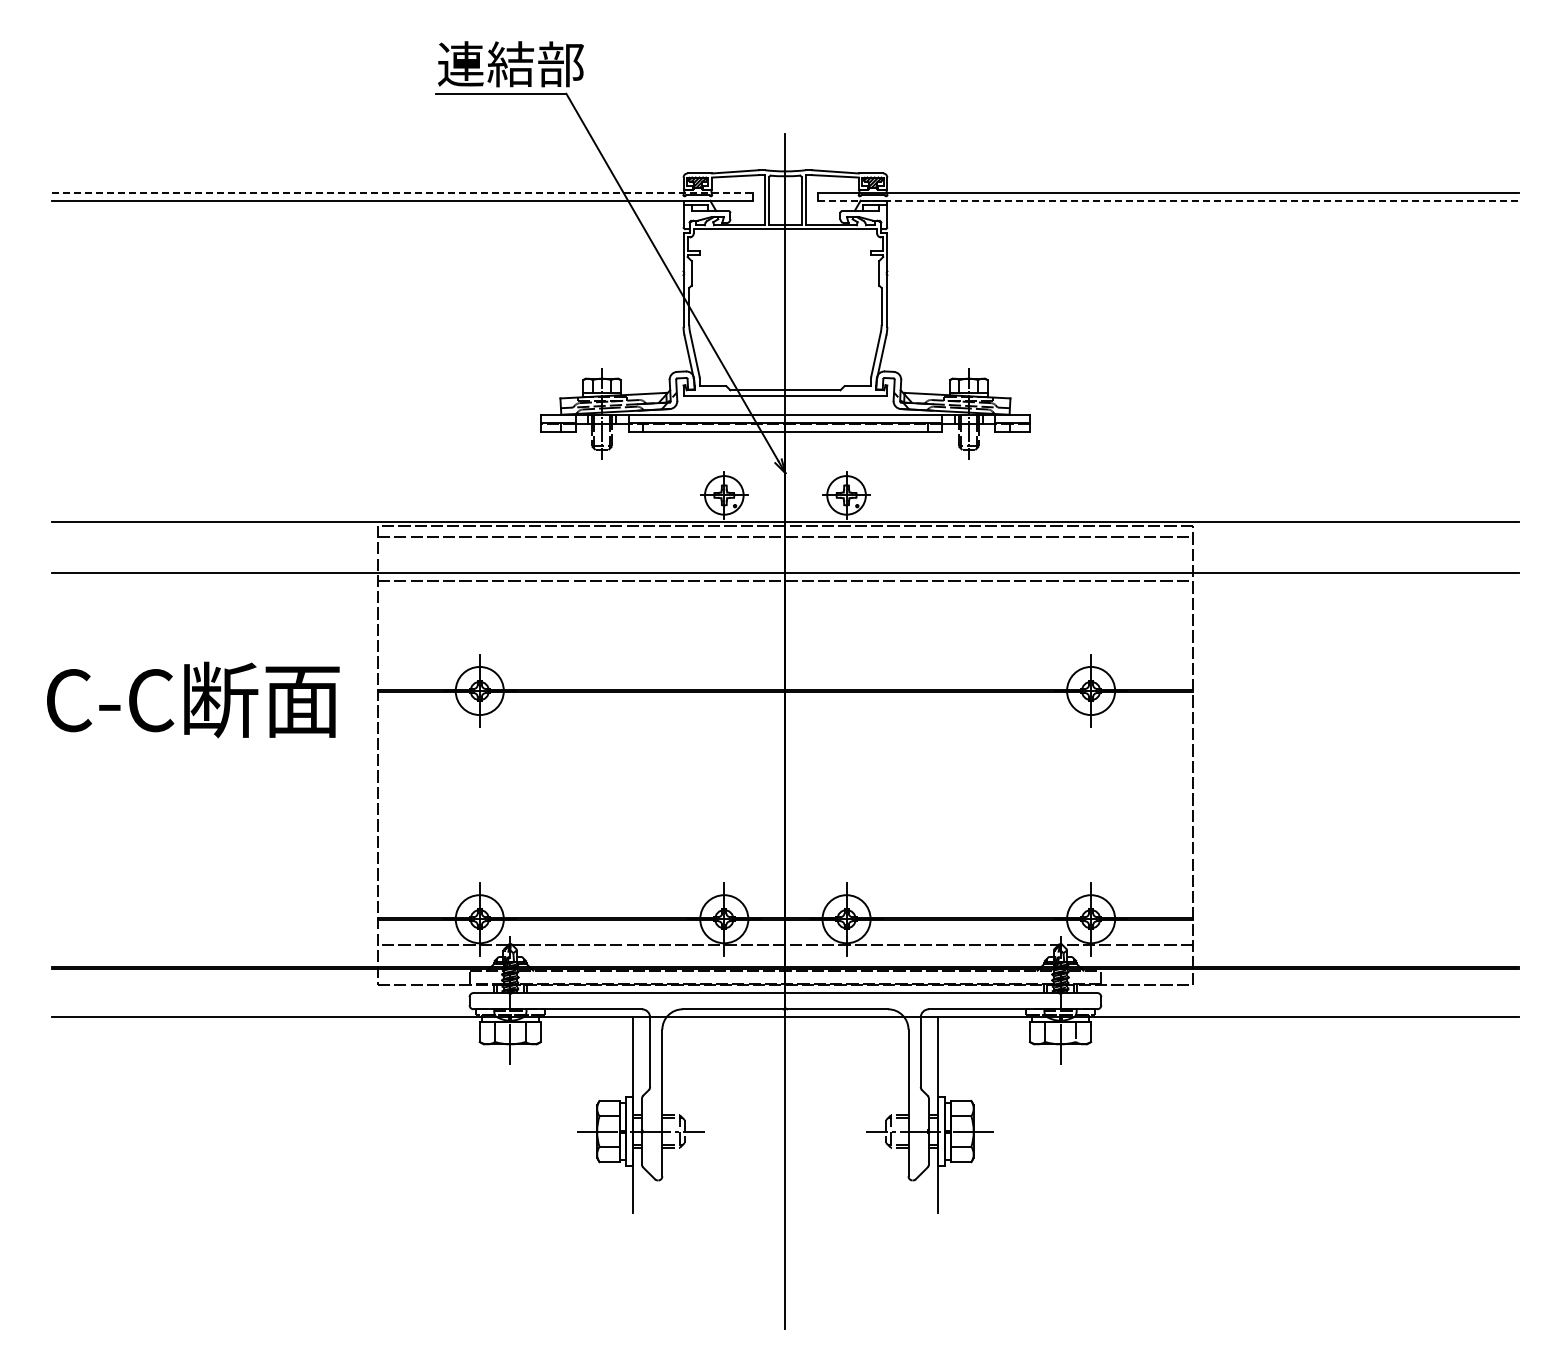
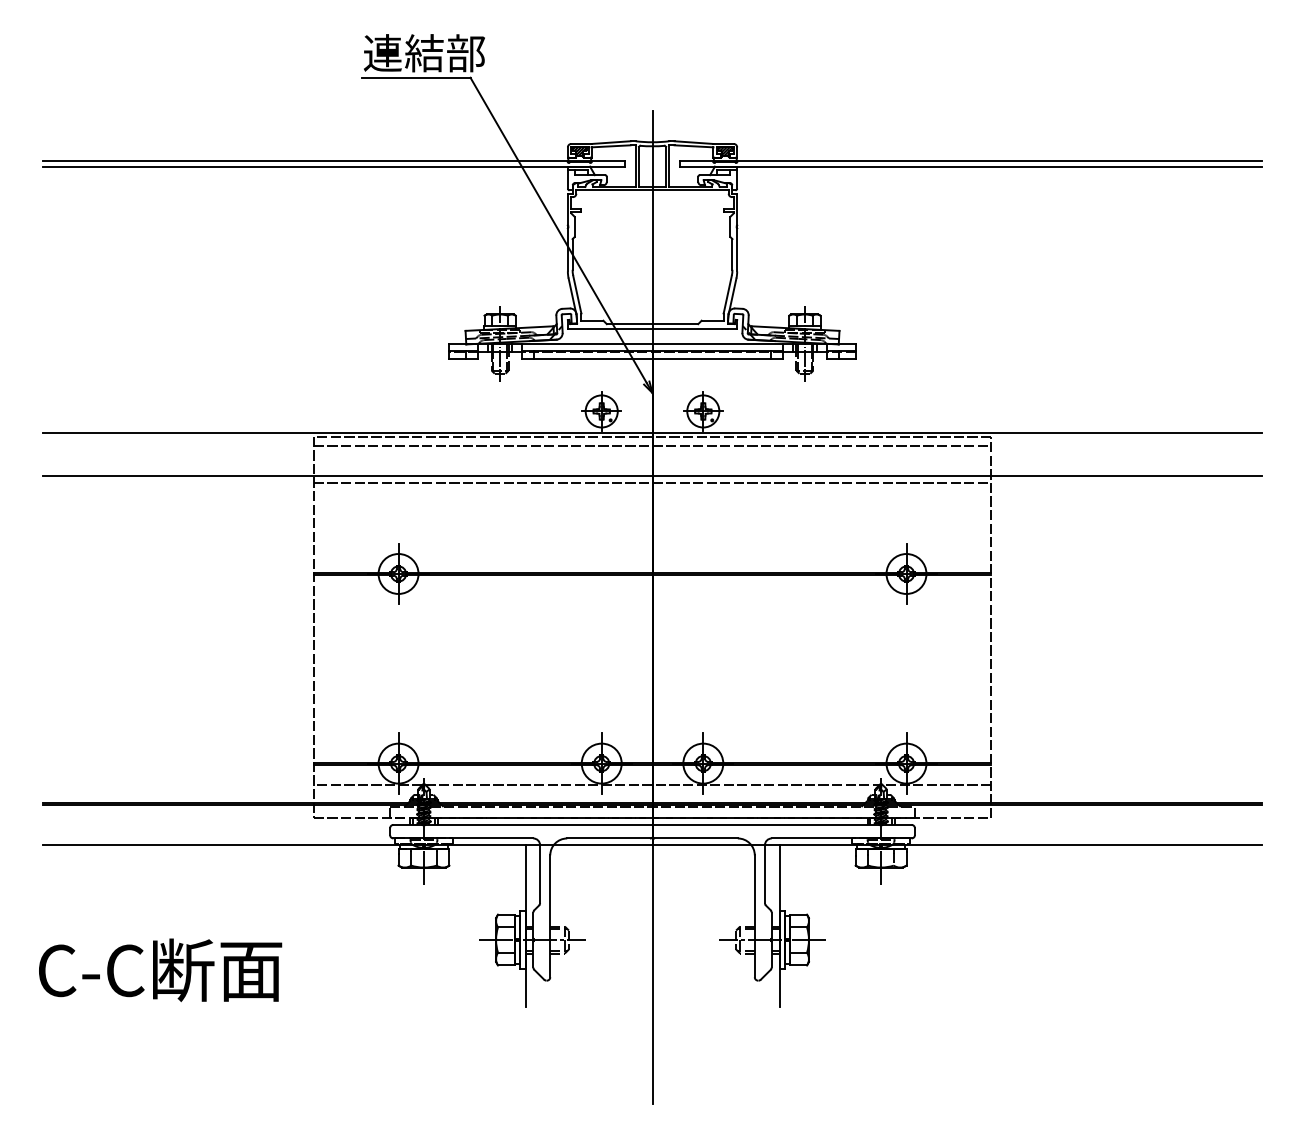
line: (402, 193) -> (334, 160), dashed -> solid
line: (1169, 200) -> (971, 166), dashed -> solid
text: (193, 699) -> (160, 969), moved

